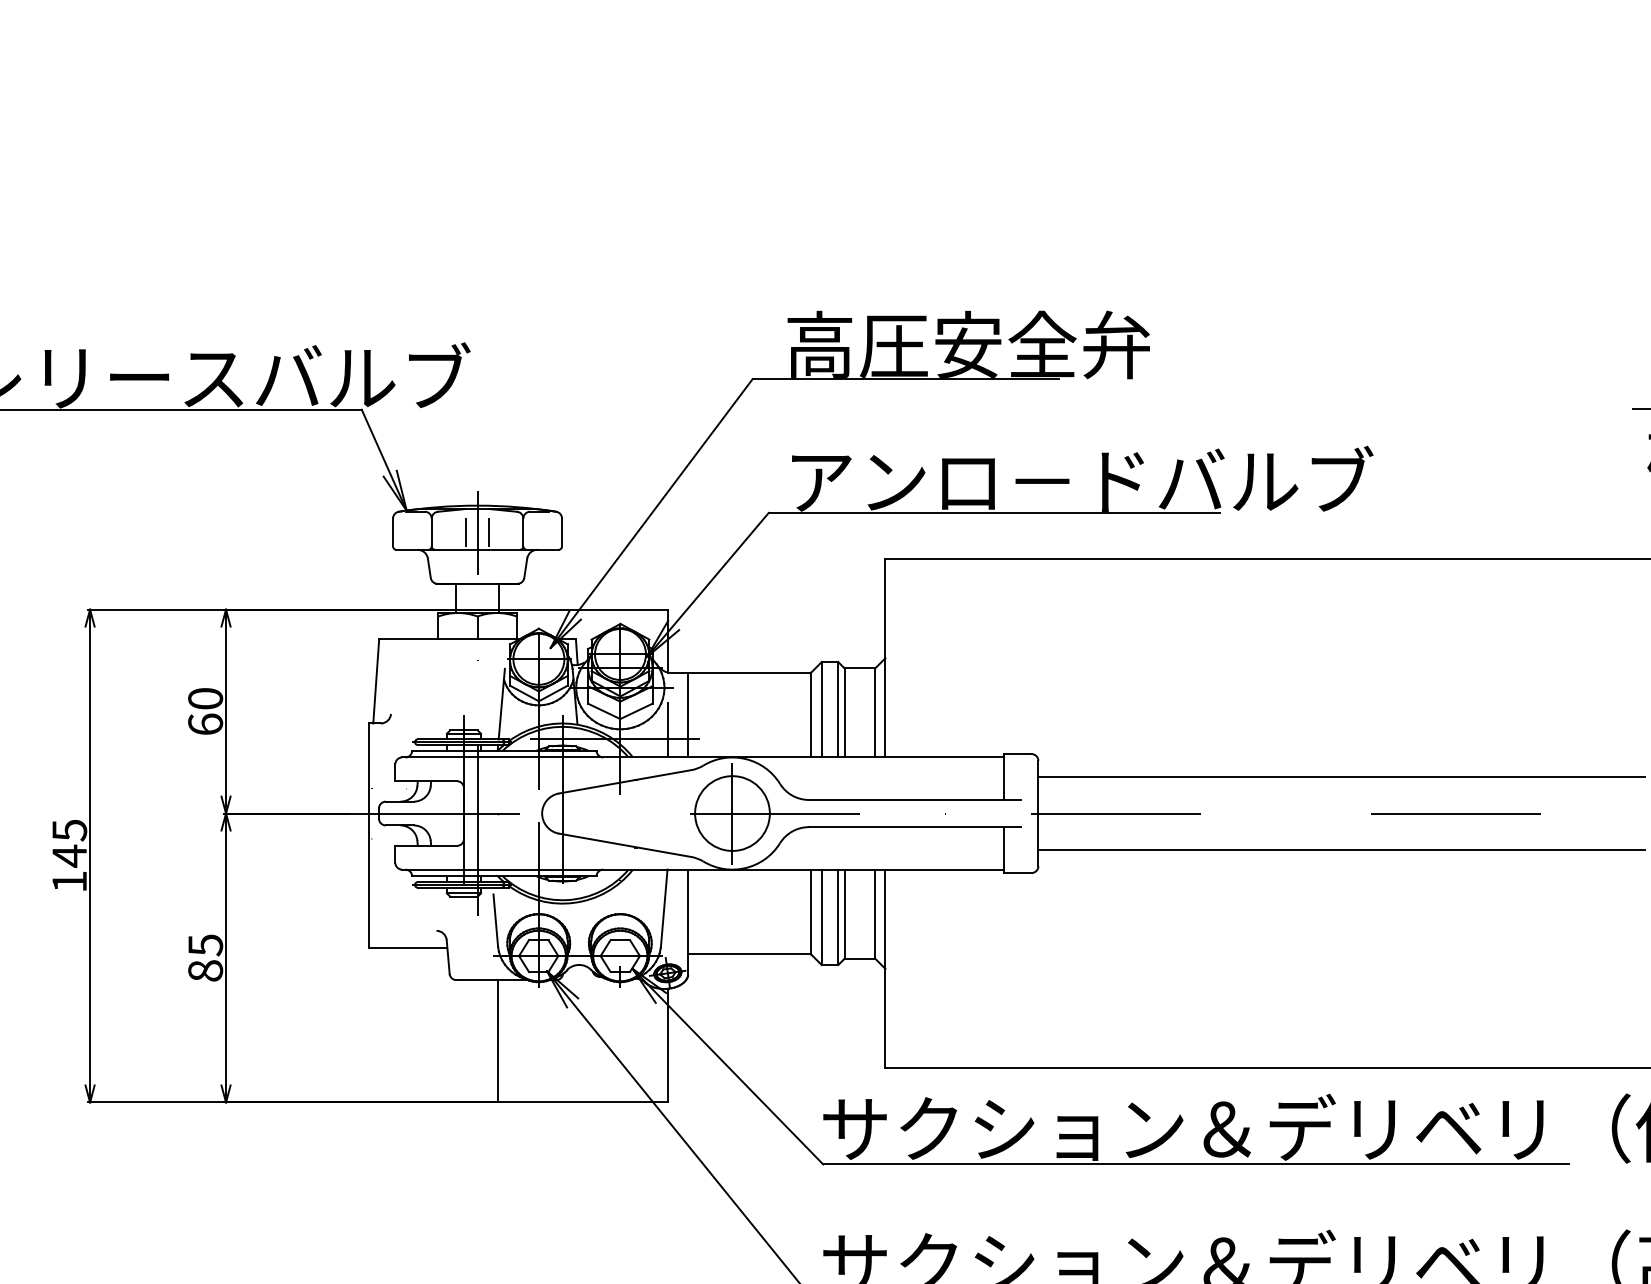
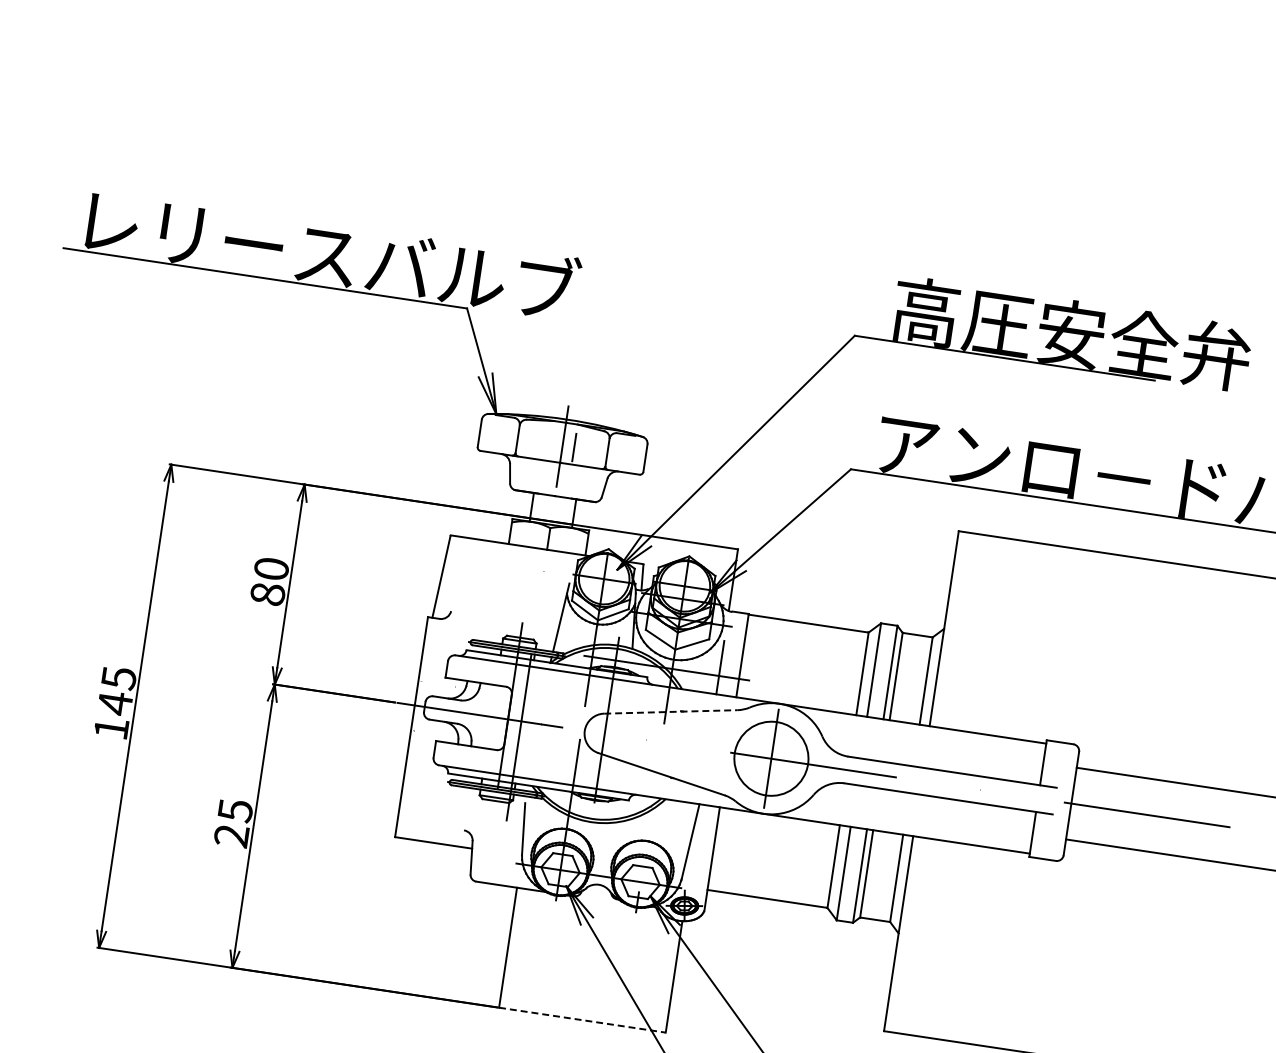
line: (465, 532) -> (550, 444), removed
text: (205, 724) -> (267, 594), 60 -> 80
line: (625, 781) -> (671, 711), solid -> dashed
text: (205, 970) -> (231, 835), 85 -> 25
line: (582, 1102) -> (581, 1020), solid -> dashed

